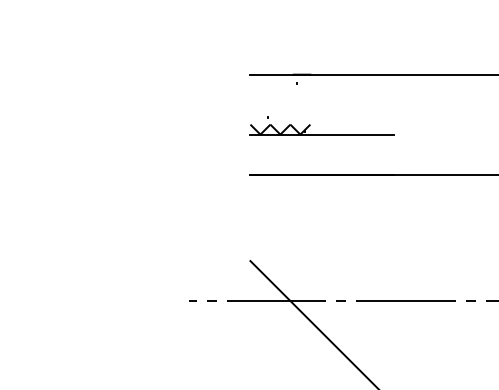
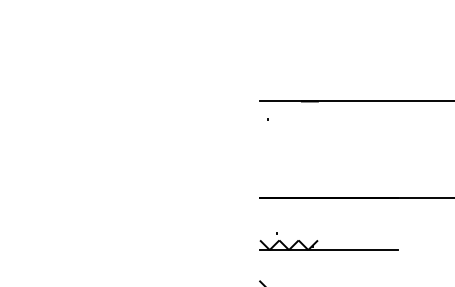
part: (321, 134) -> (328, 249), moved

